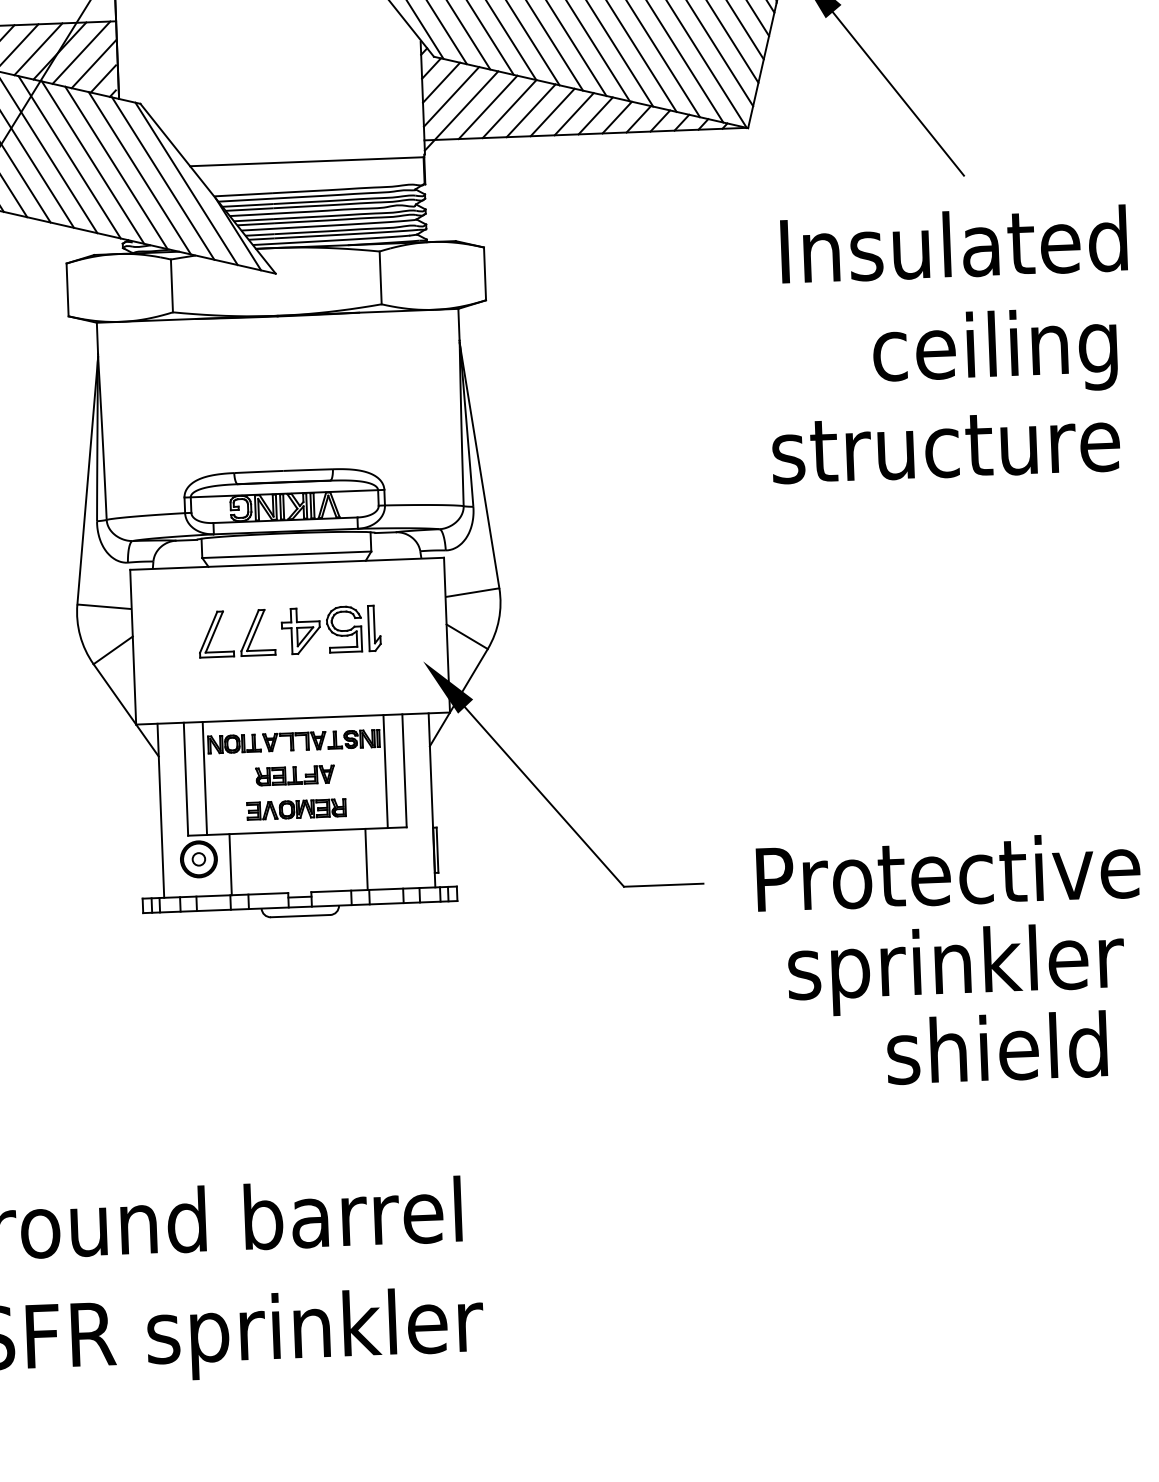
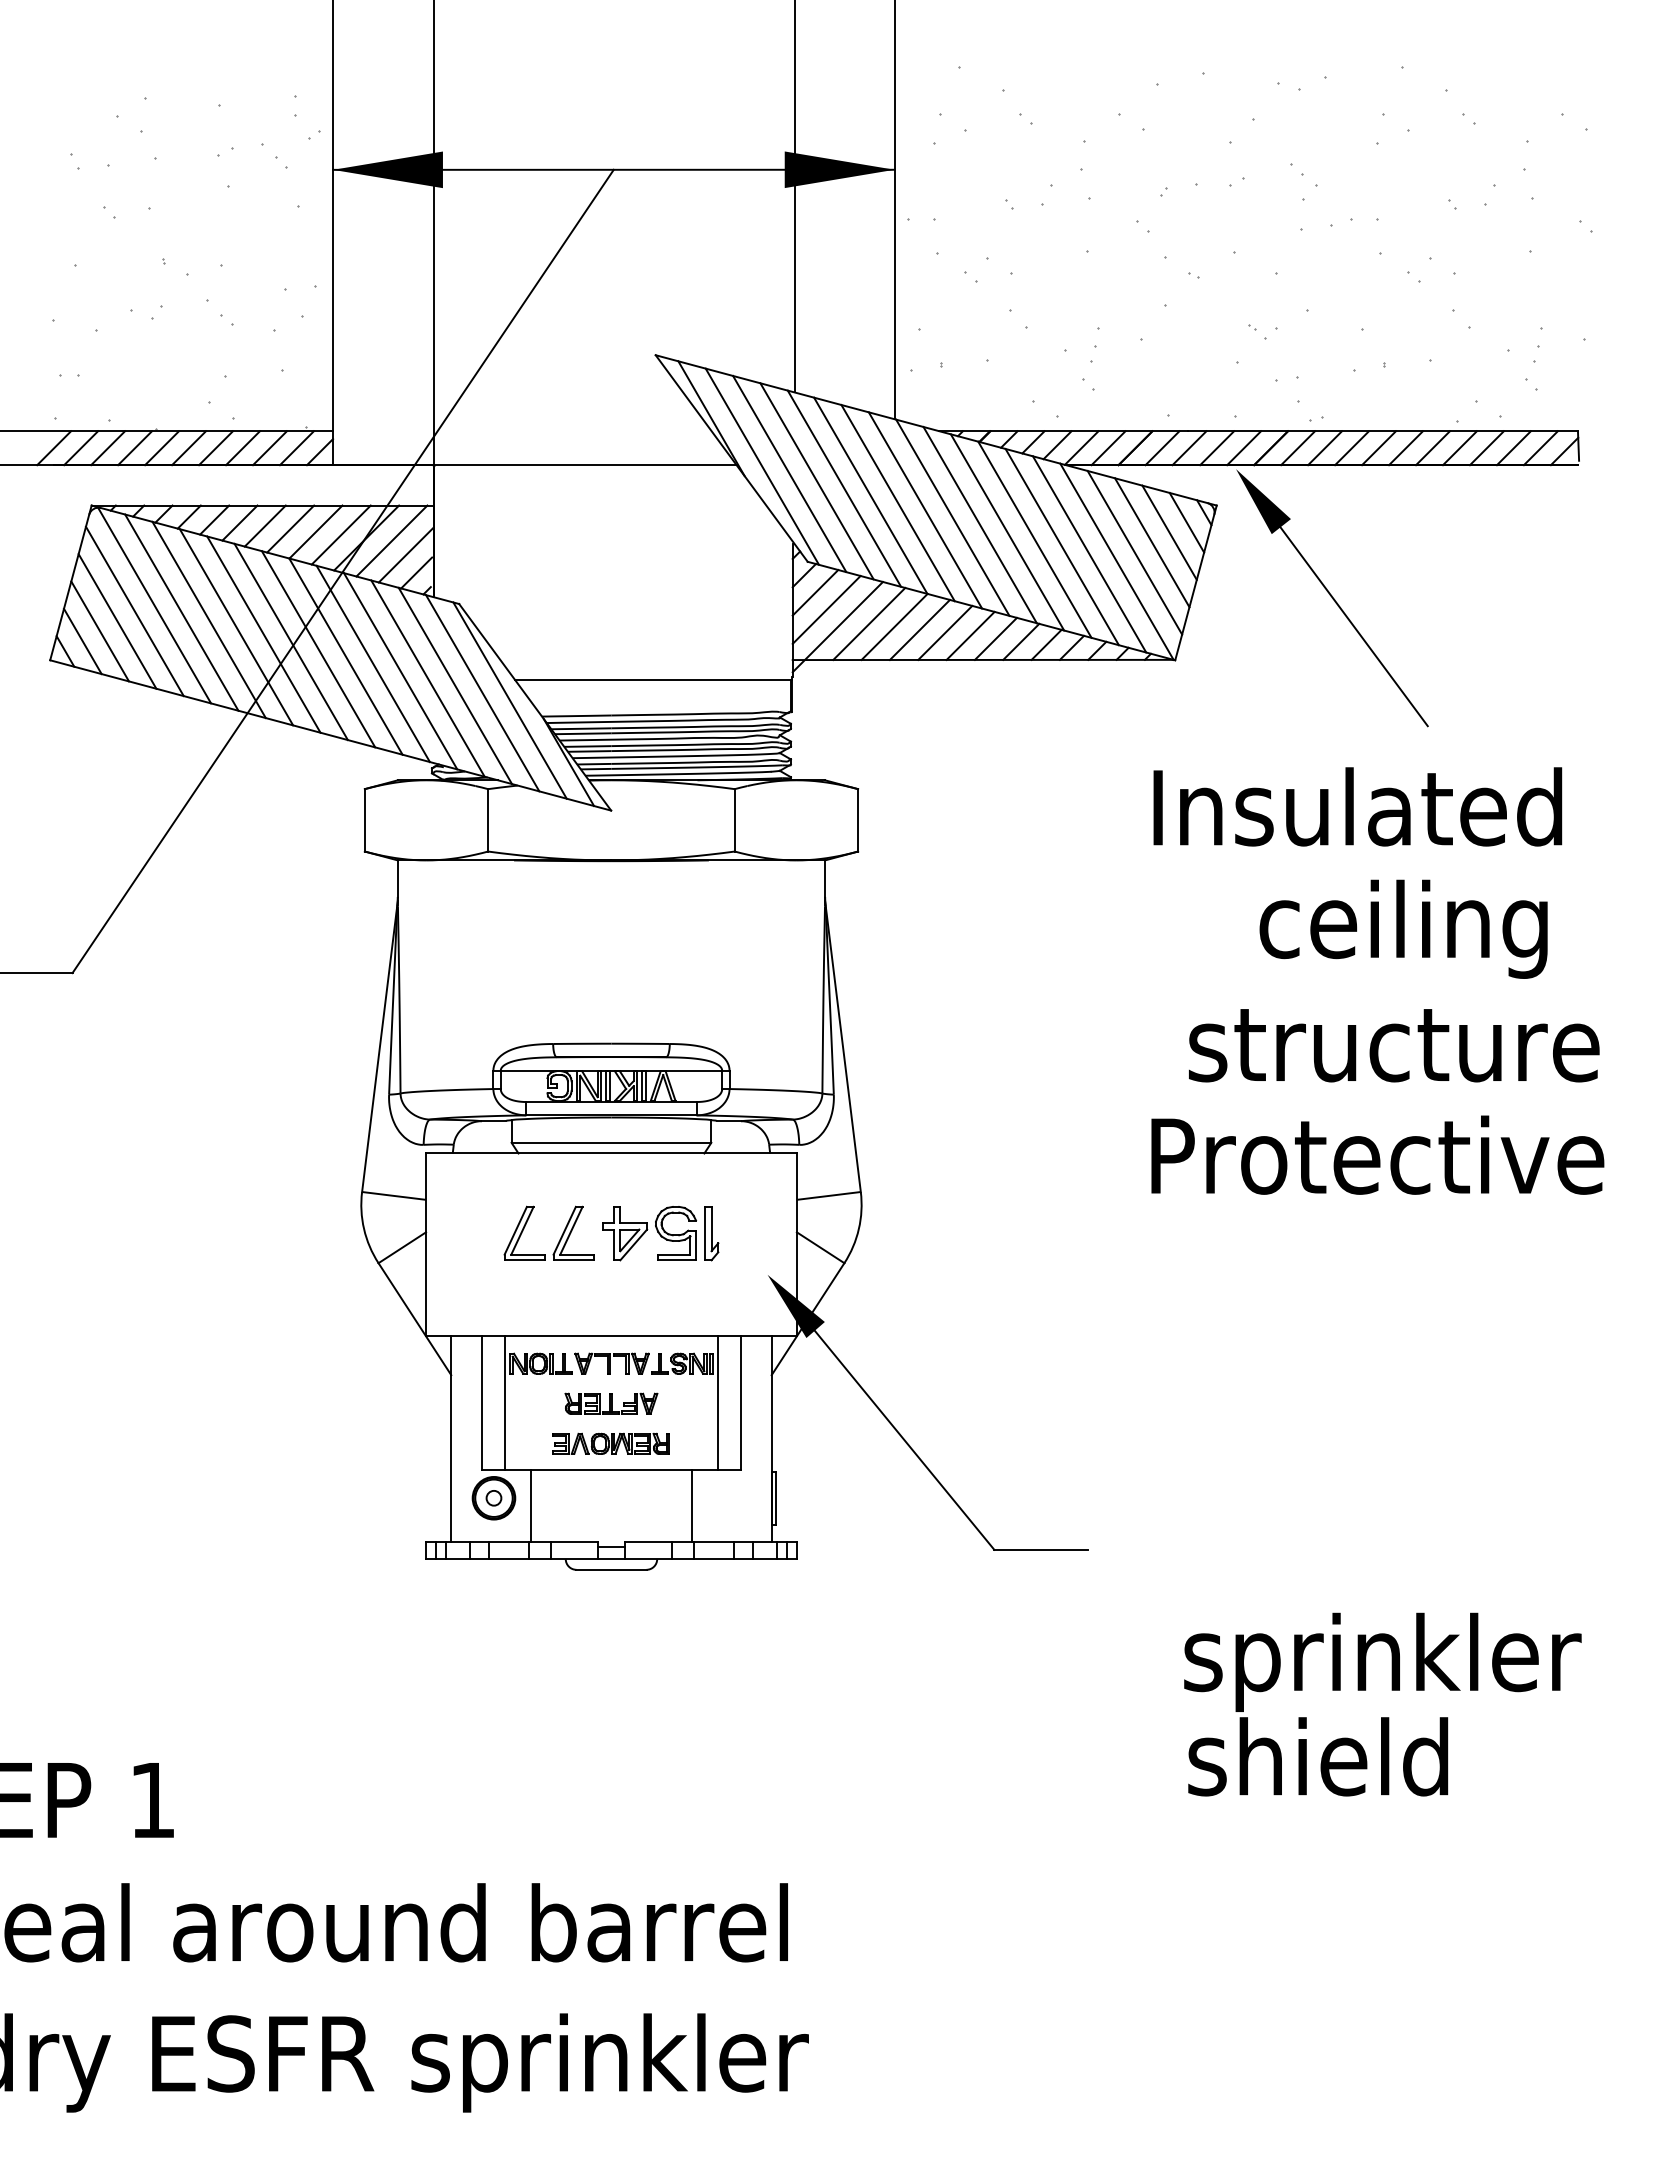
text: (953, 244) -> (1357, 806), moved
text: (995, 351) -> (1403, 928), moved
text: (948, 871) -> (1377, 1154), moved
text: (997, 1047) -> (1318, 1756), moved

